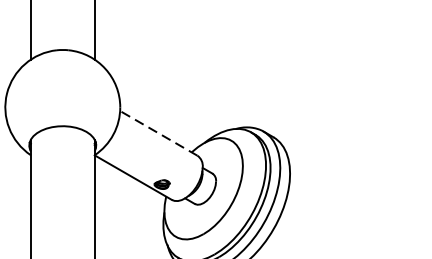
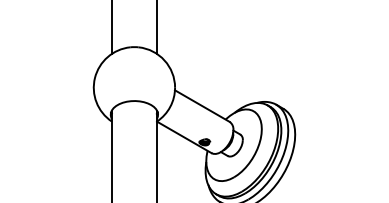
line: (159, 133) -> (202, 106), dashed -> solid

